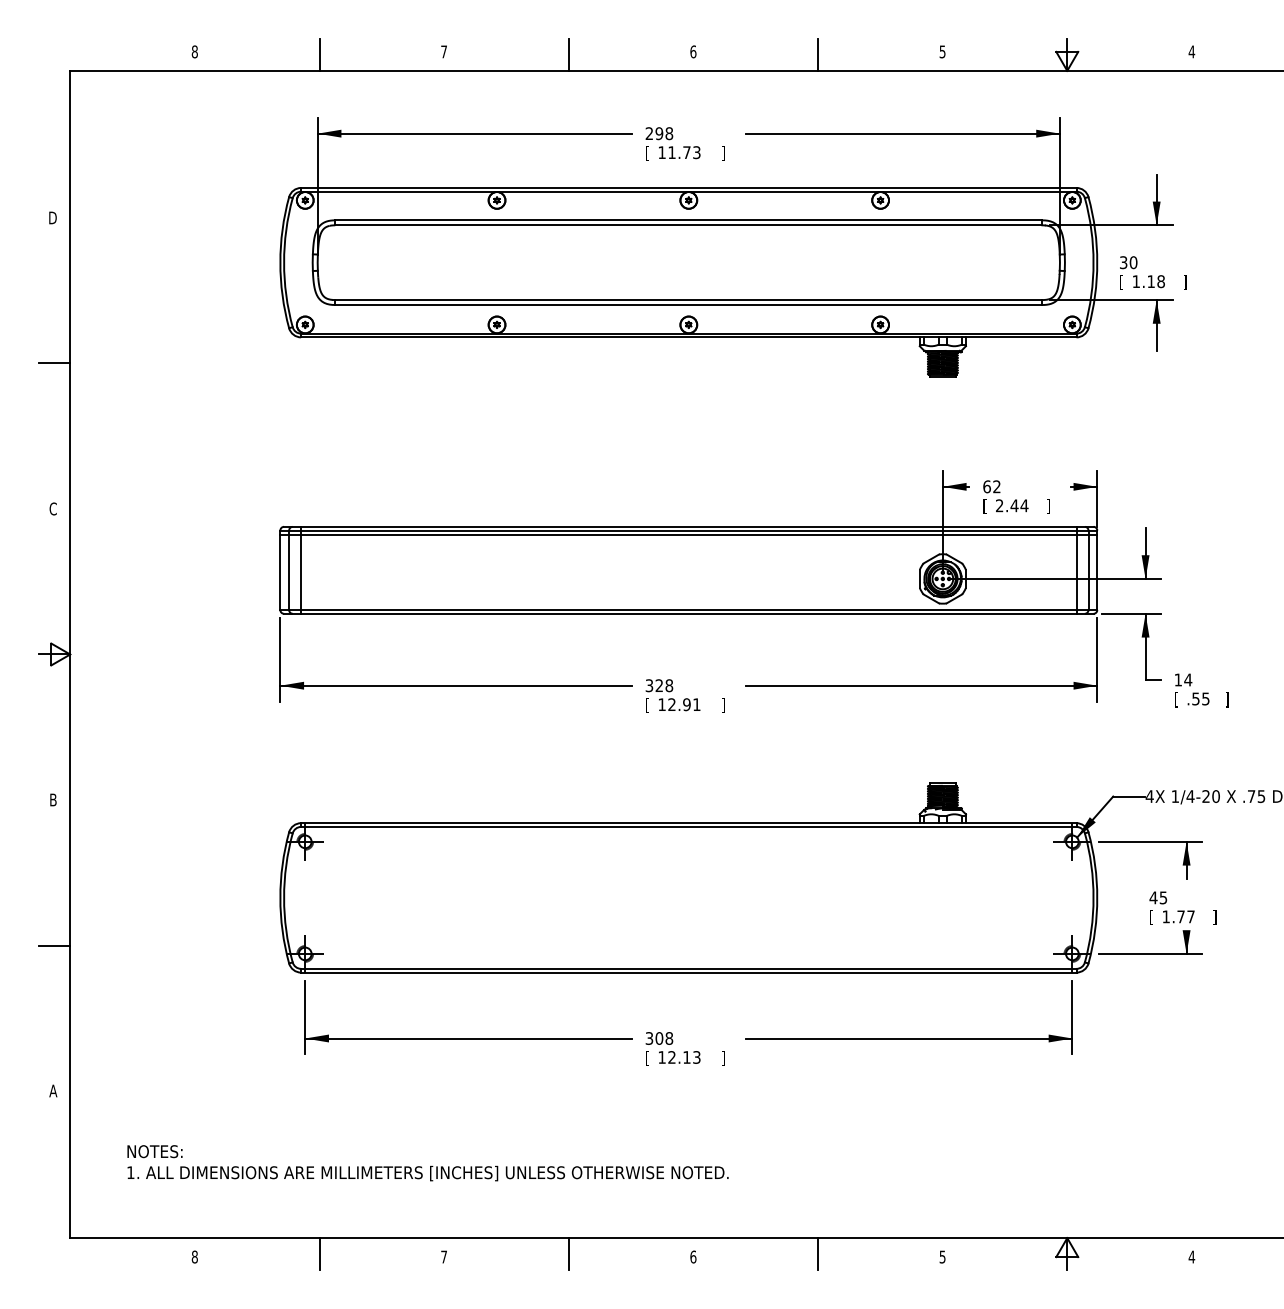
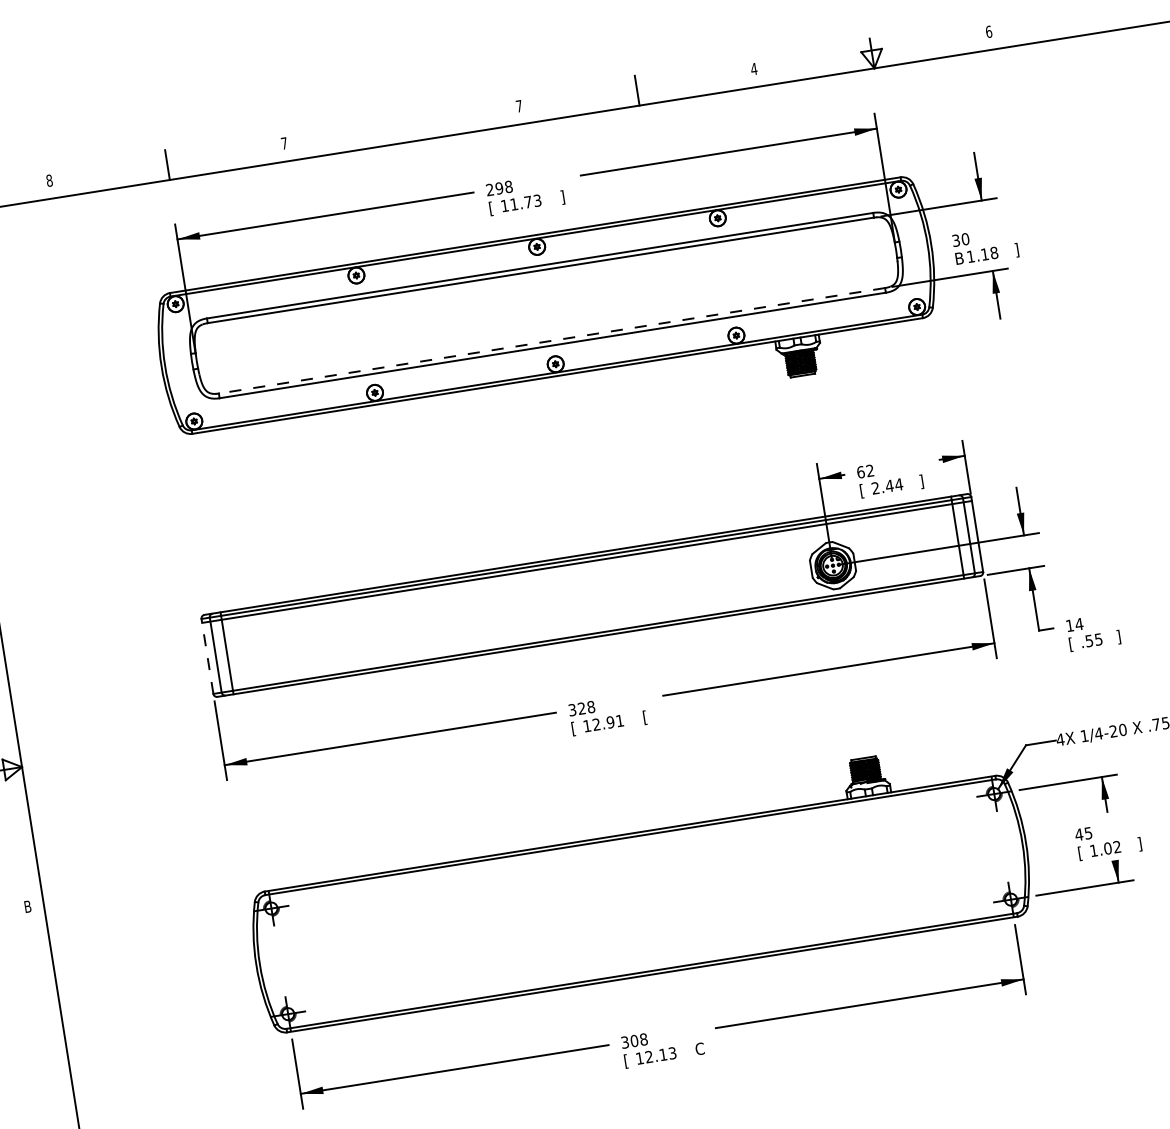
text: (693, 51) -> (519, 105), 6 -> 7
text: (942, 51) -> (753, 68), 5 -> 4
text: (1191, 51) -> (988, 31), 4 -> 6
line: (568, 54) -> (401, 127), removed
text: (1124, 282) -> (959, 259), [ -> B
line: (688, 300) -> (551, 341), solid -> dashed
line: (280, 570) -> (207, 656), solid -> dashed
text: (723, 705) -> (645, 717), ] -> [
text: (1185, 916) -> (1112, 847), 1.77 -> 1.02
line: (54, 945) -> (50, 1043), removed
text: (725, 1058) -> (699, 1049), ] -> C

